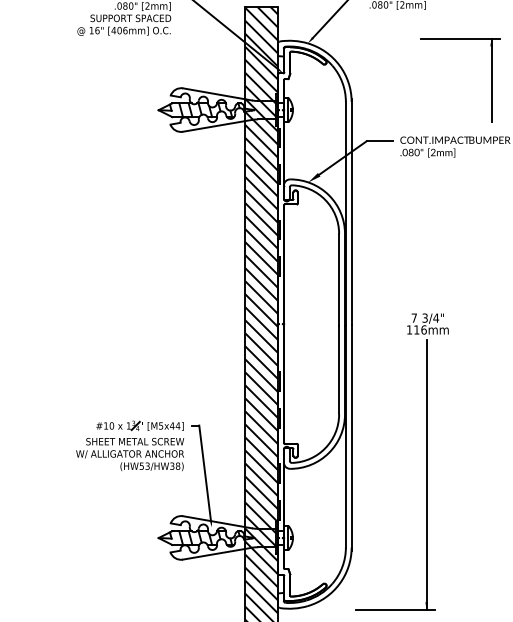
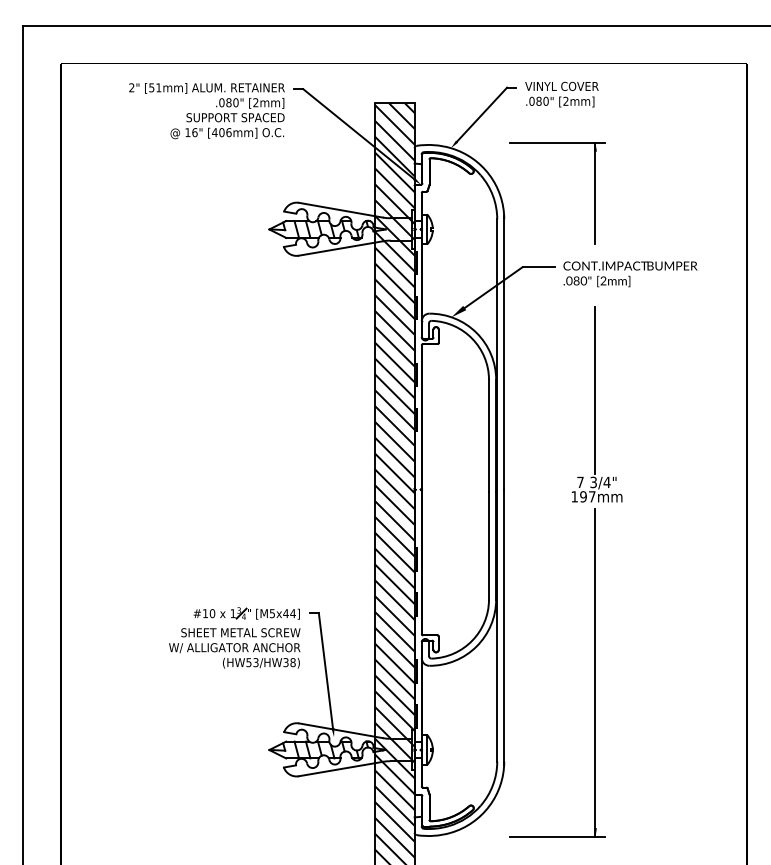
part: (490, 80) -> (594, 193), moved
line: (426, 242) -> (595, 390), added
text: (420, 329) -> (587, 496), 116mm -> 197mm

